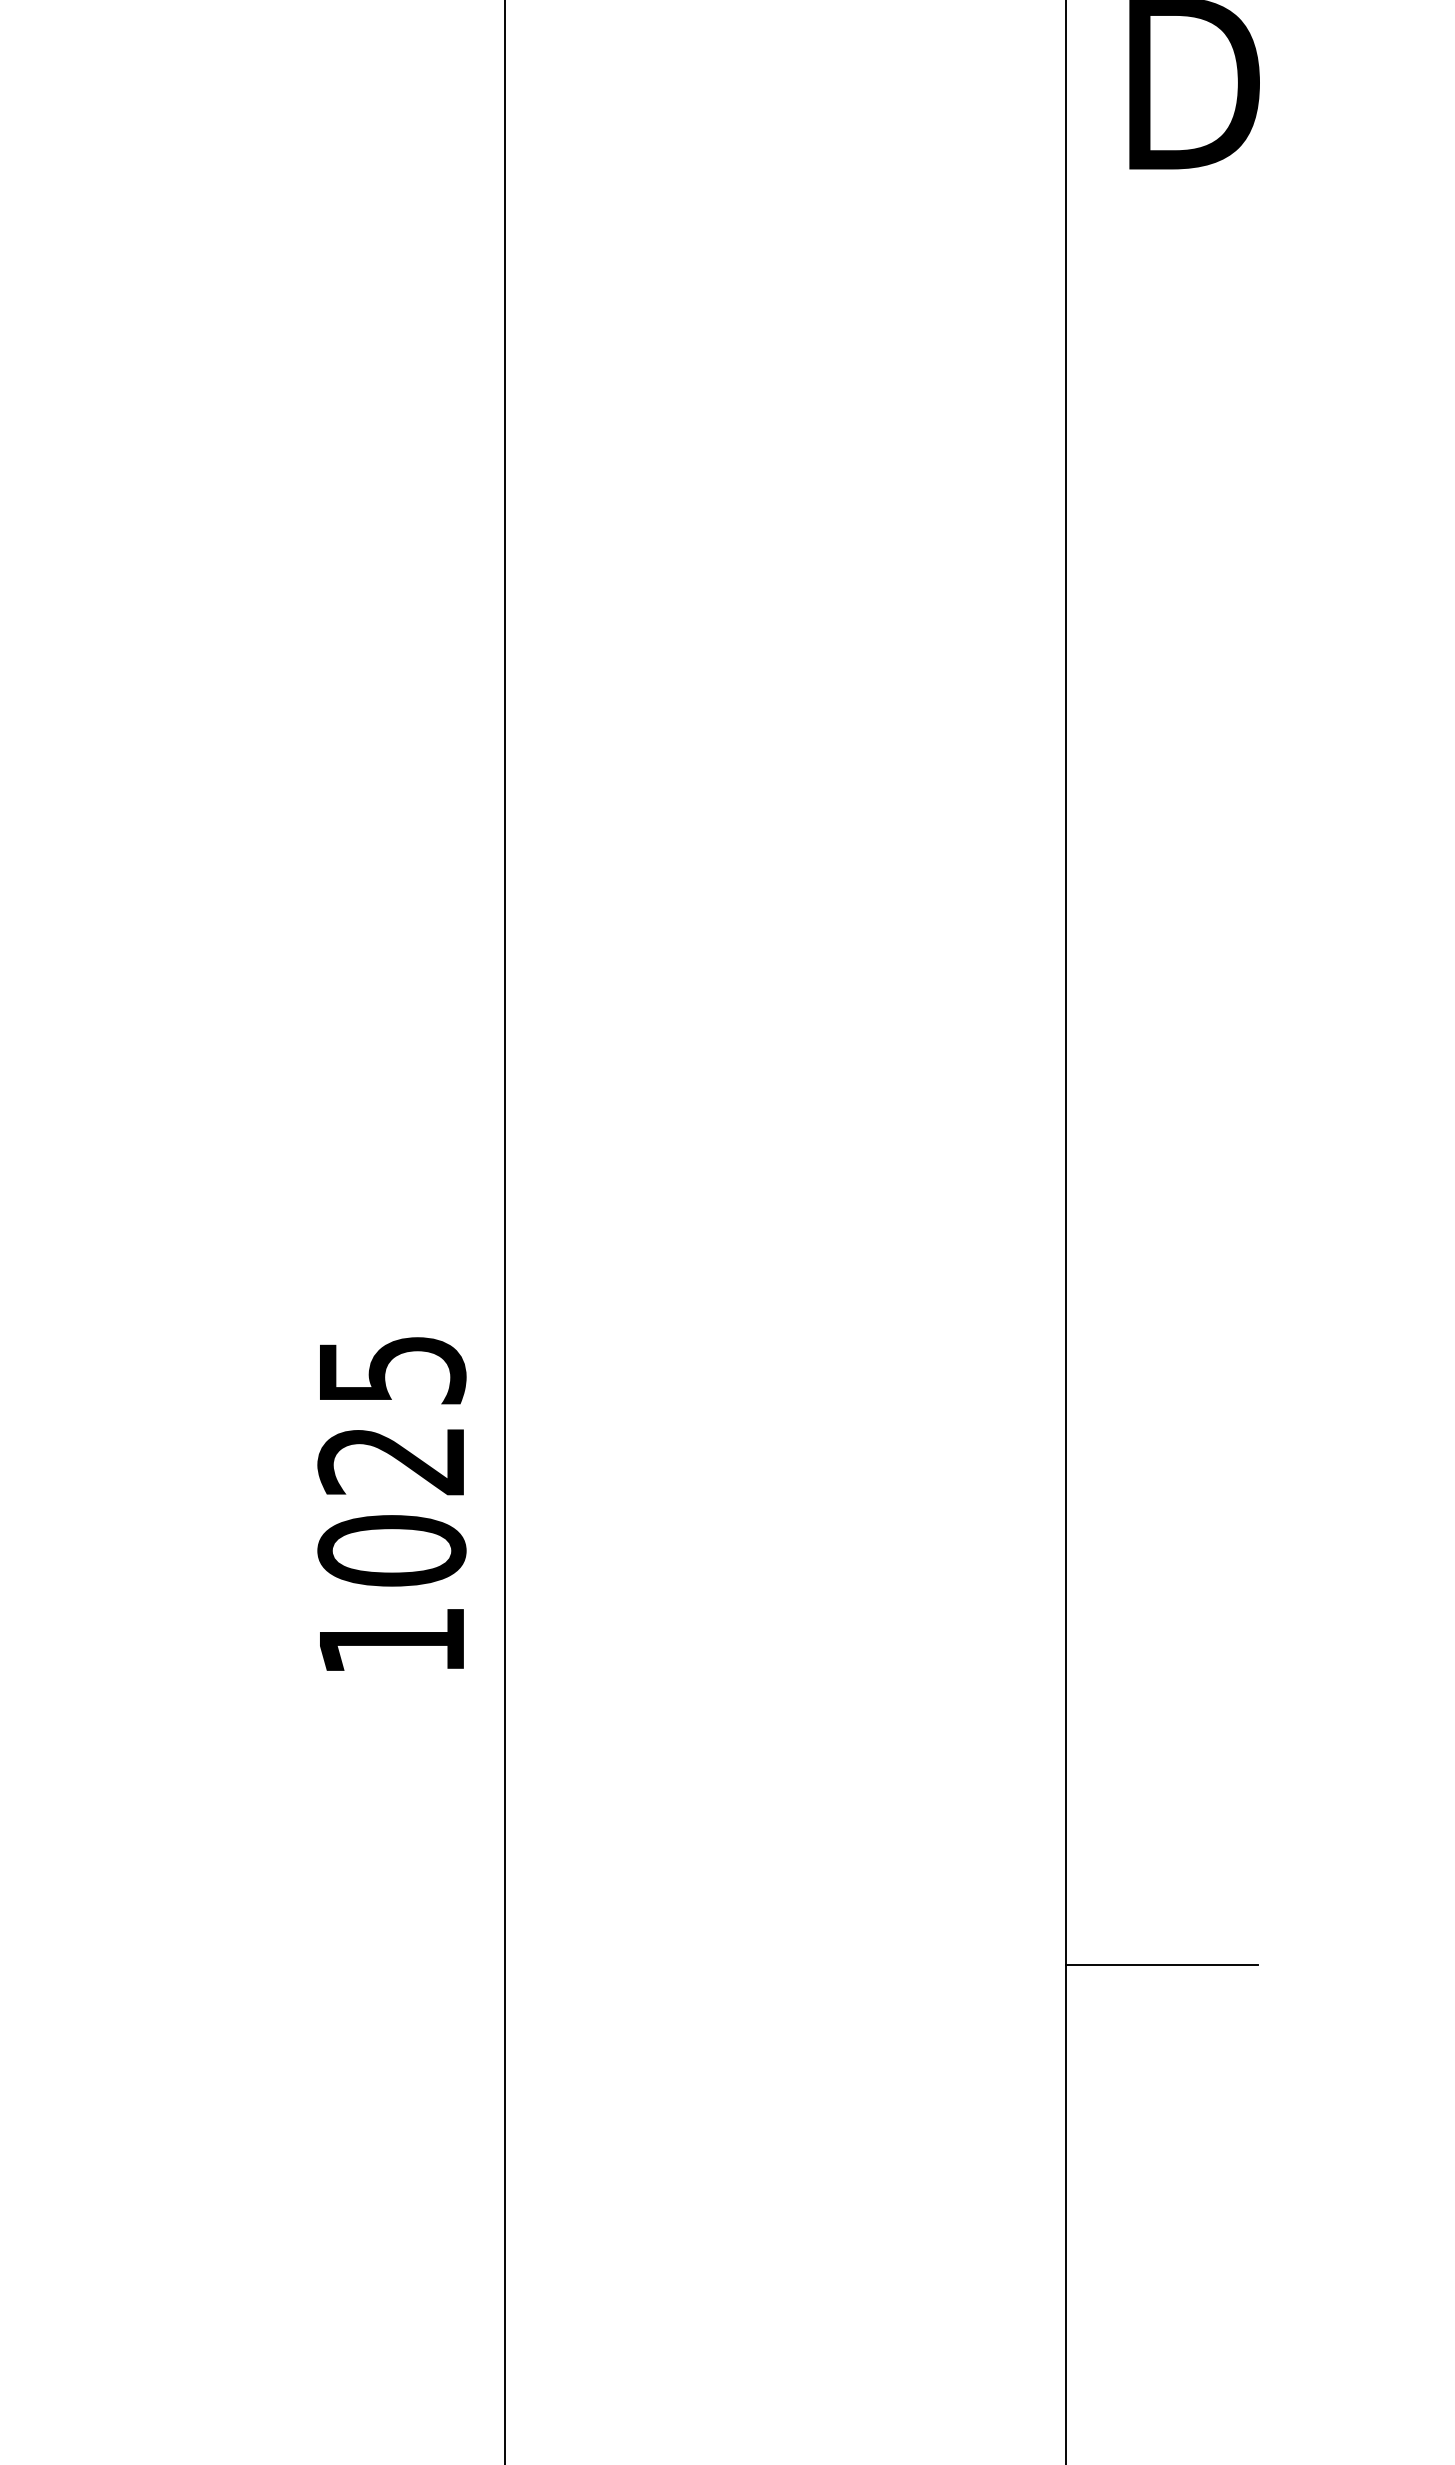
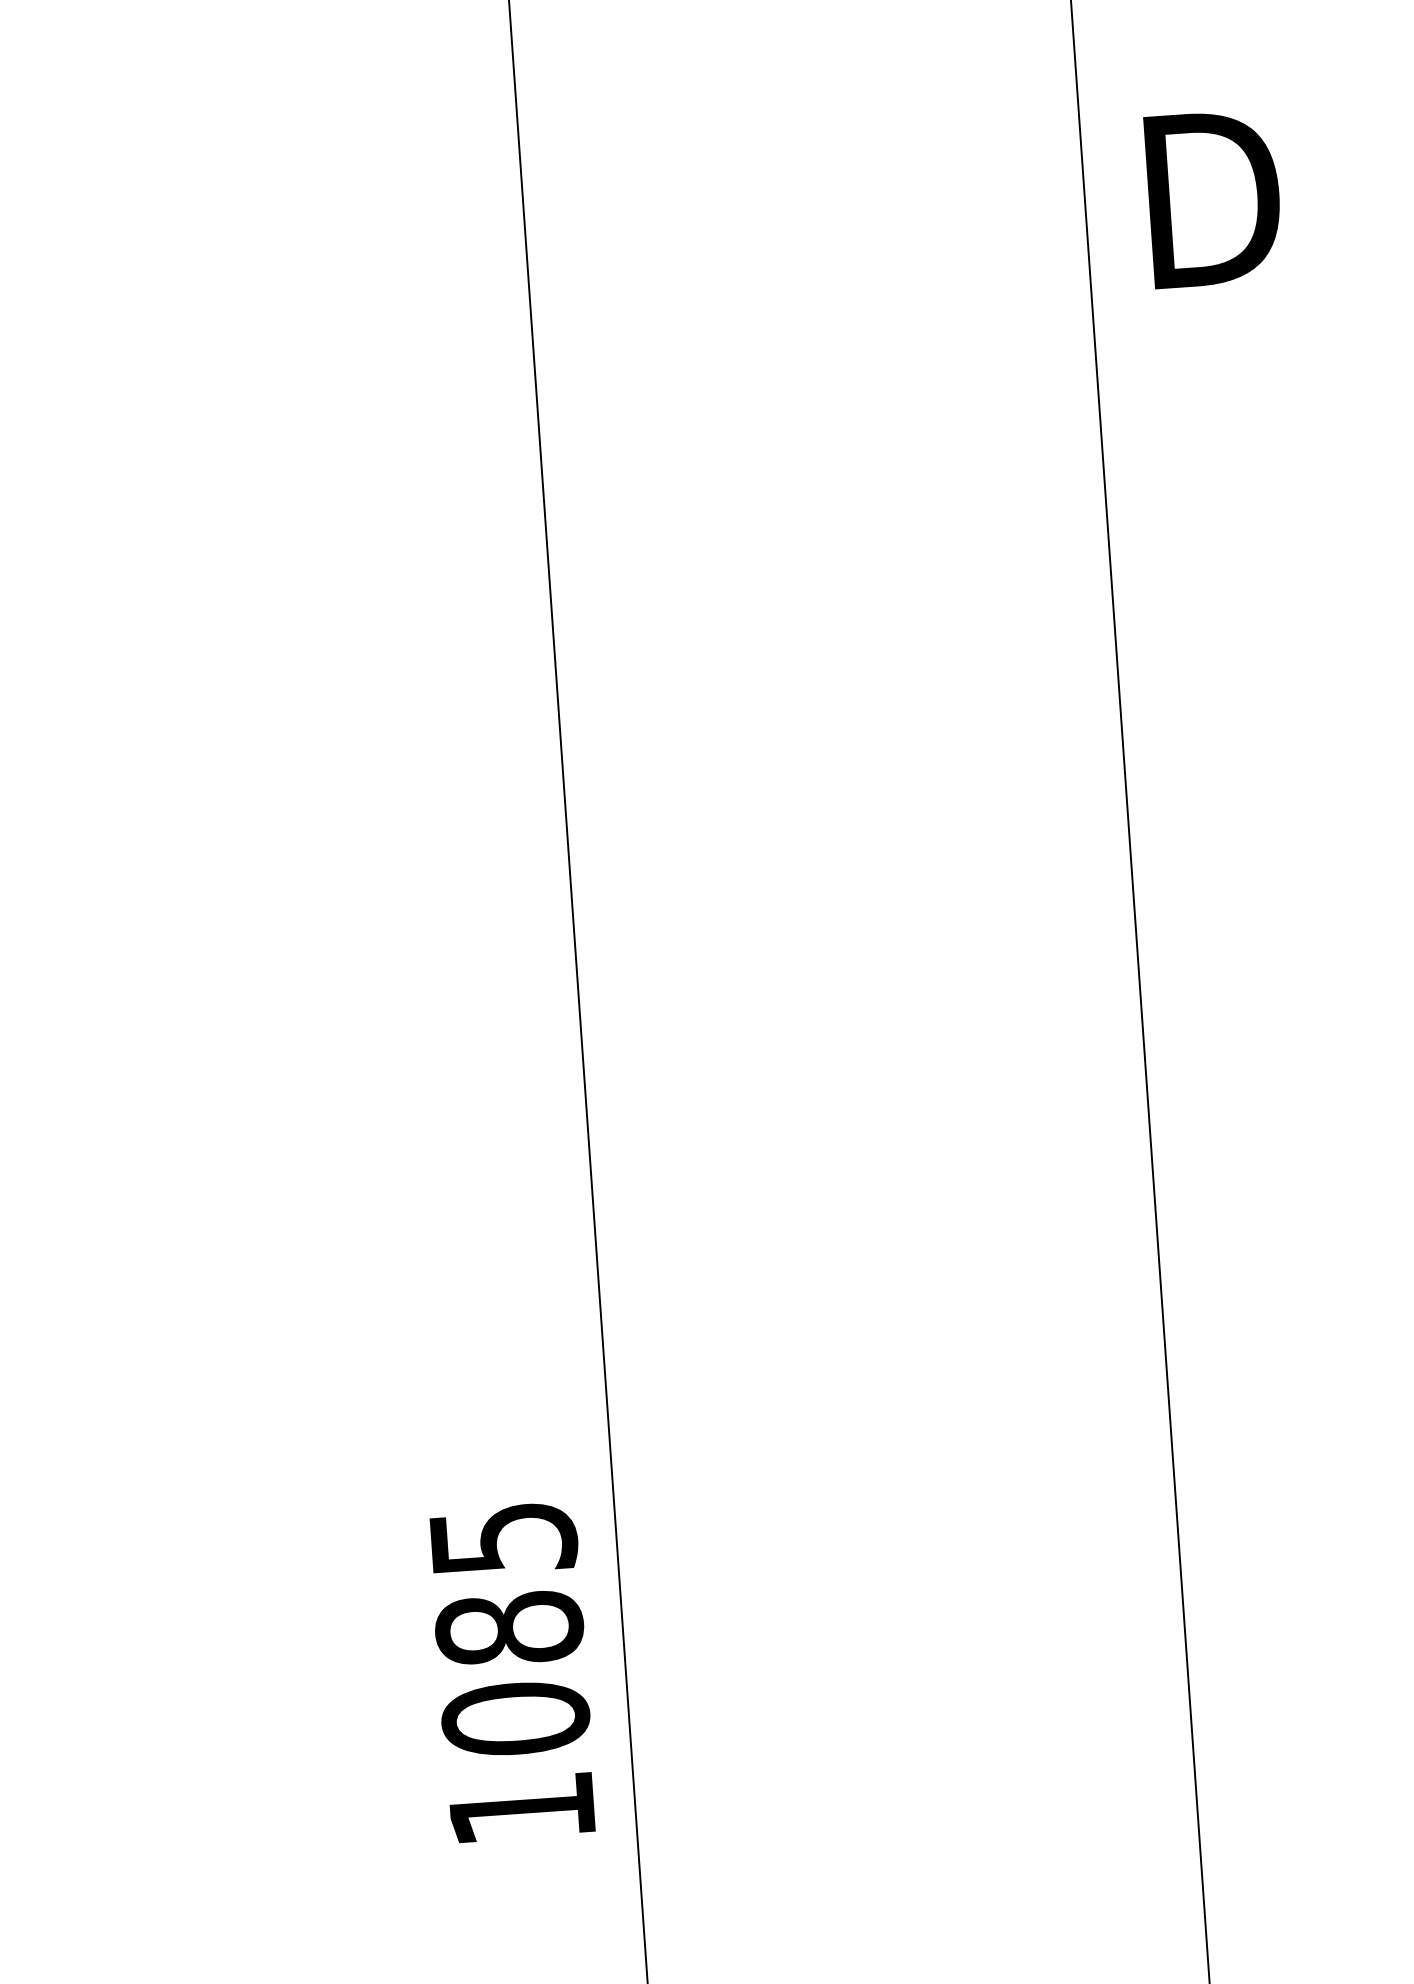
text: (391, 1460) -> (509, 1628), 1025 -> 1085

